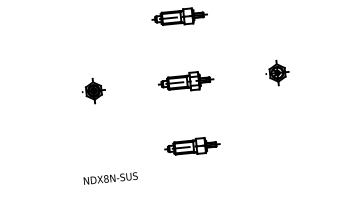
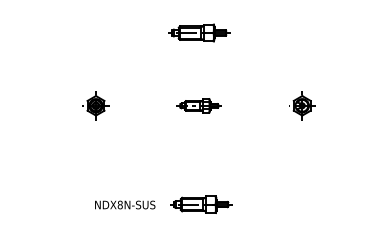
part: (186, 81) -> (199, 105), size x0.7
part: (192, 146) -> (201, 204), moved
text: (110, 178) -> (125, 204), moved

